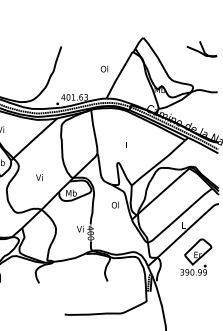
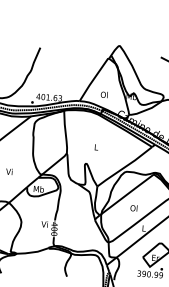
text: (104, 68) -> (104, 94), moved
text: (114, 204) -> (133, 207), moved

